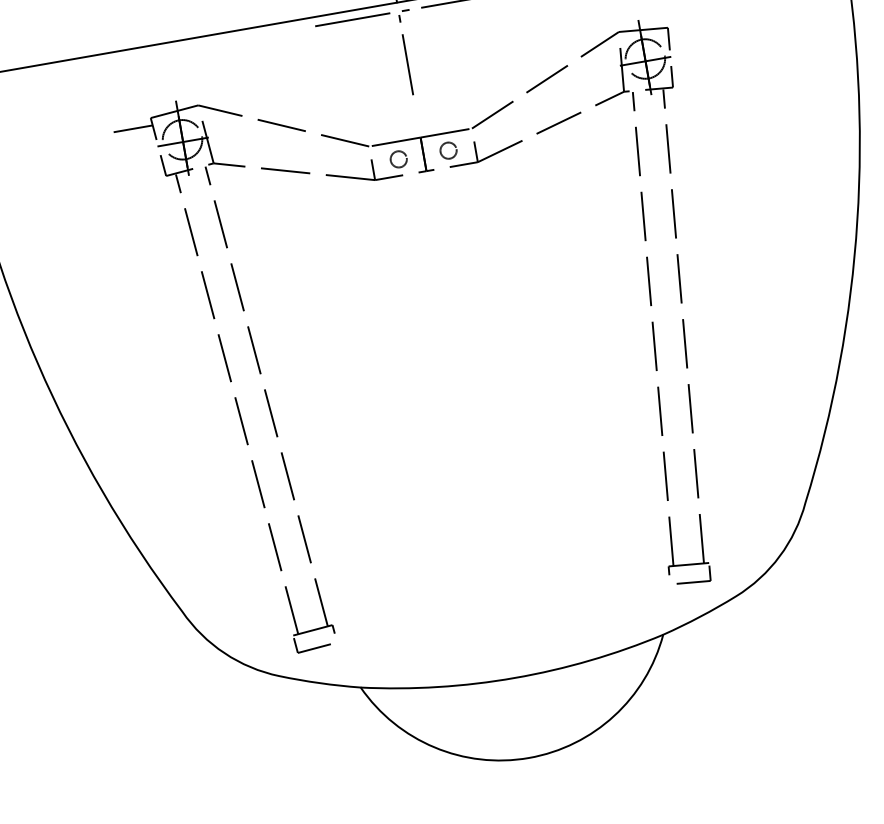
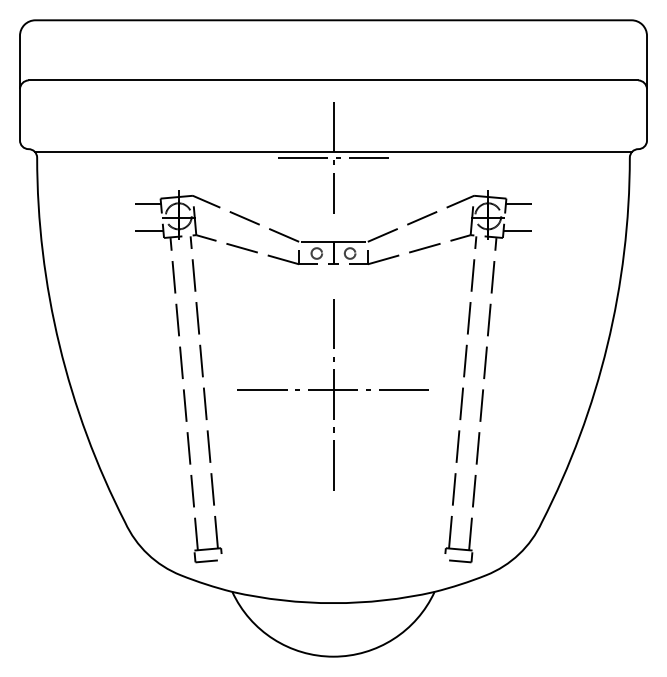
line: (687, 31) -> (518, 203), added
line: (693, 74) -> (517, 231), added
line: (141, 170) -> (148, 231), added
part: (458, 366) -> (332, 394), added

